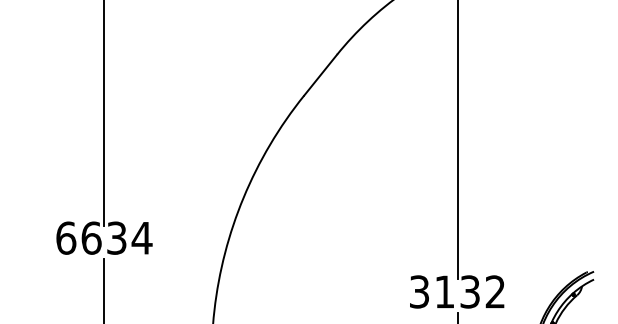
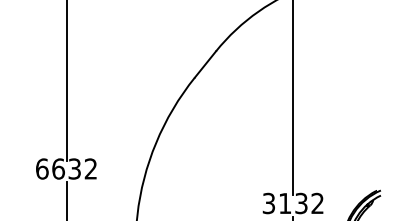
text: (141, 237) -> (90, 168), 6634 -> 6632

